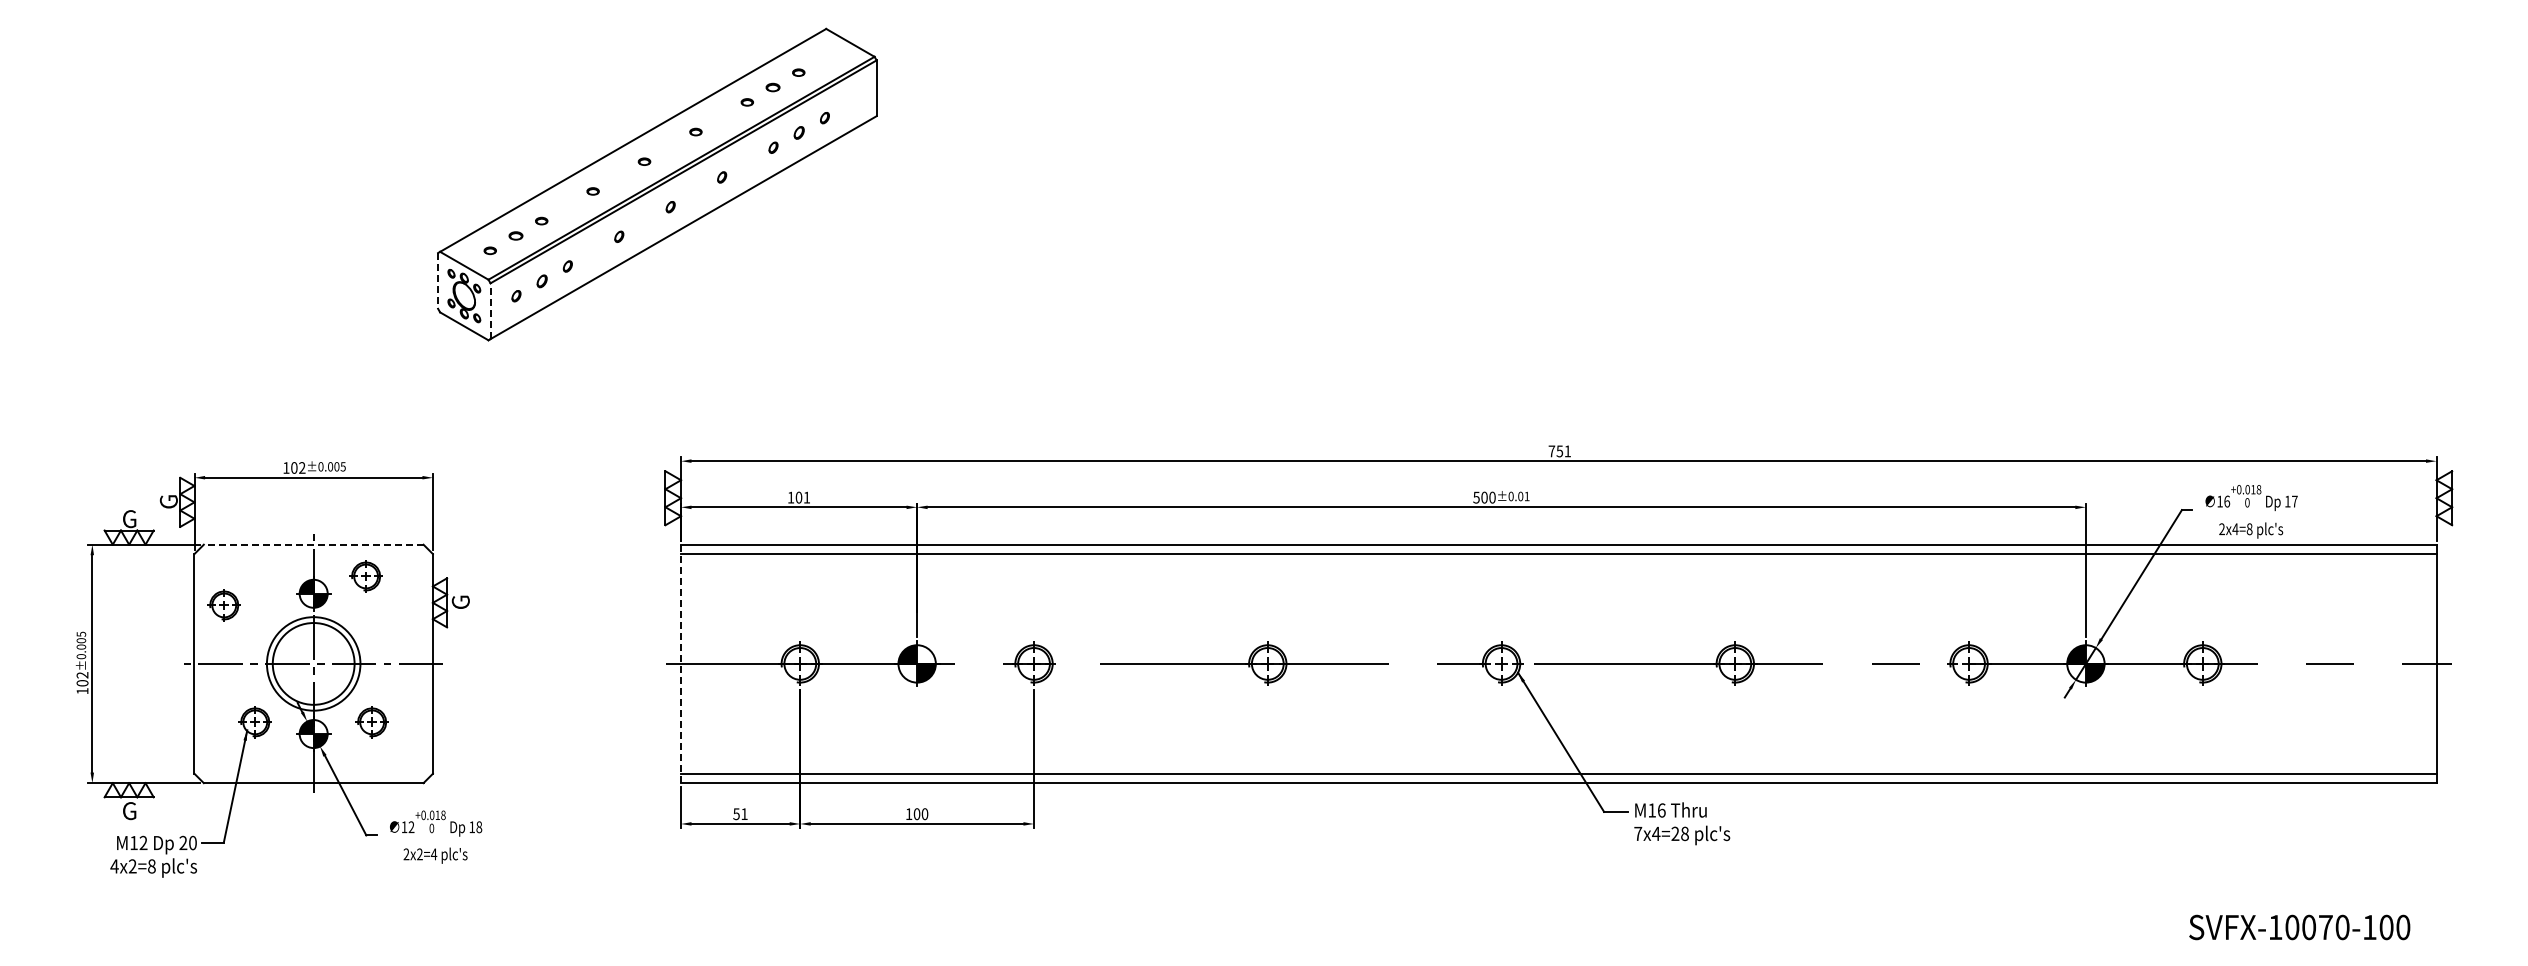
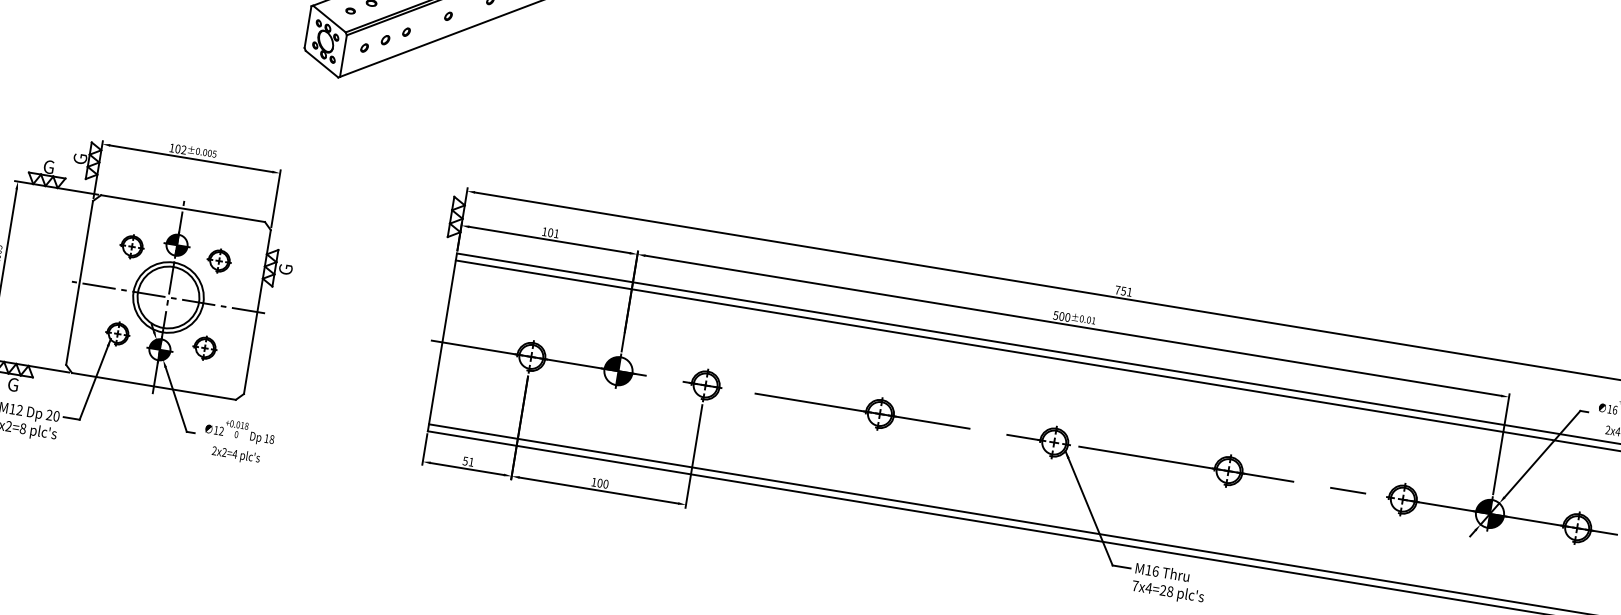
line: (438, 280) -> (308, 26), dashed -> solid
line: (490, 311) -> (343, 56), dashed -> solid
line: (313, 544) -> (182, 208), dashed -> solid
part: (365, 576) -> (218, 261), moved
part: (223, 605) -> (131, 246), moved
line: (681, 663) -> (442, 342), dashed -> solid

